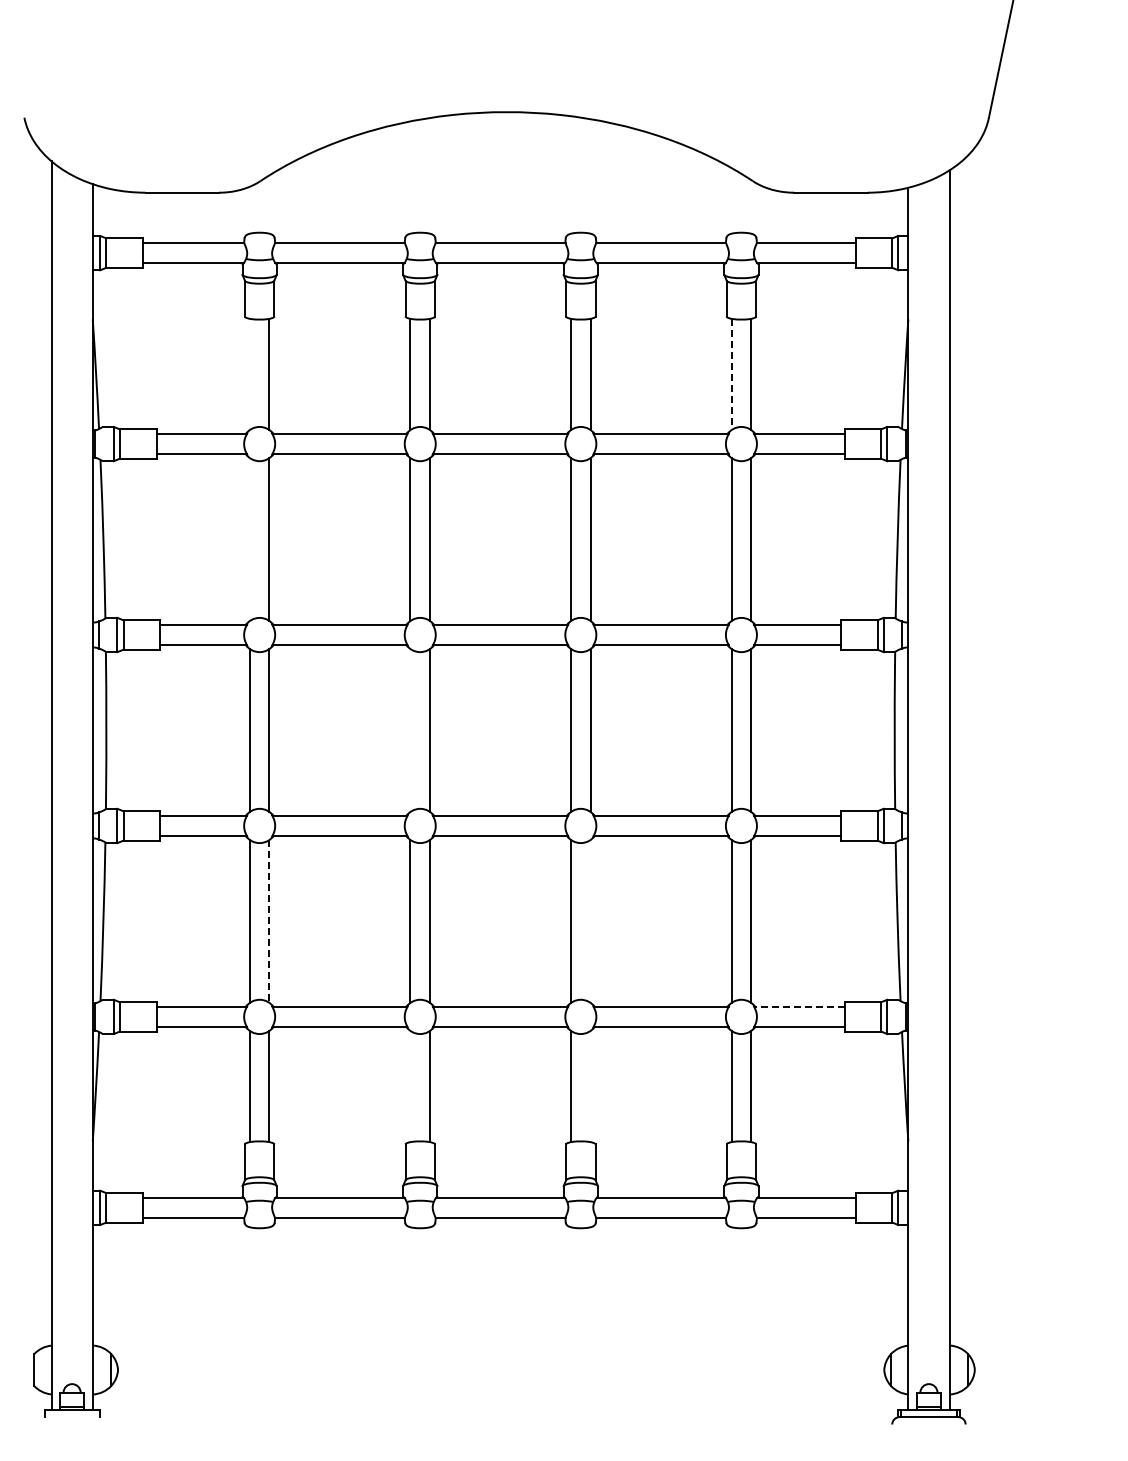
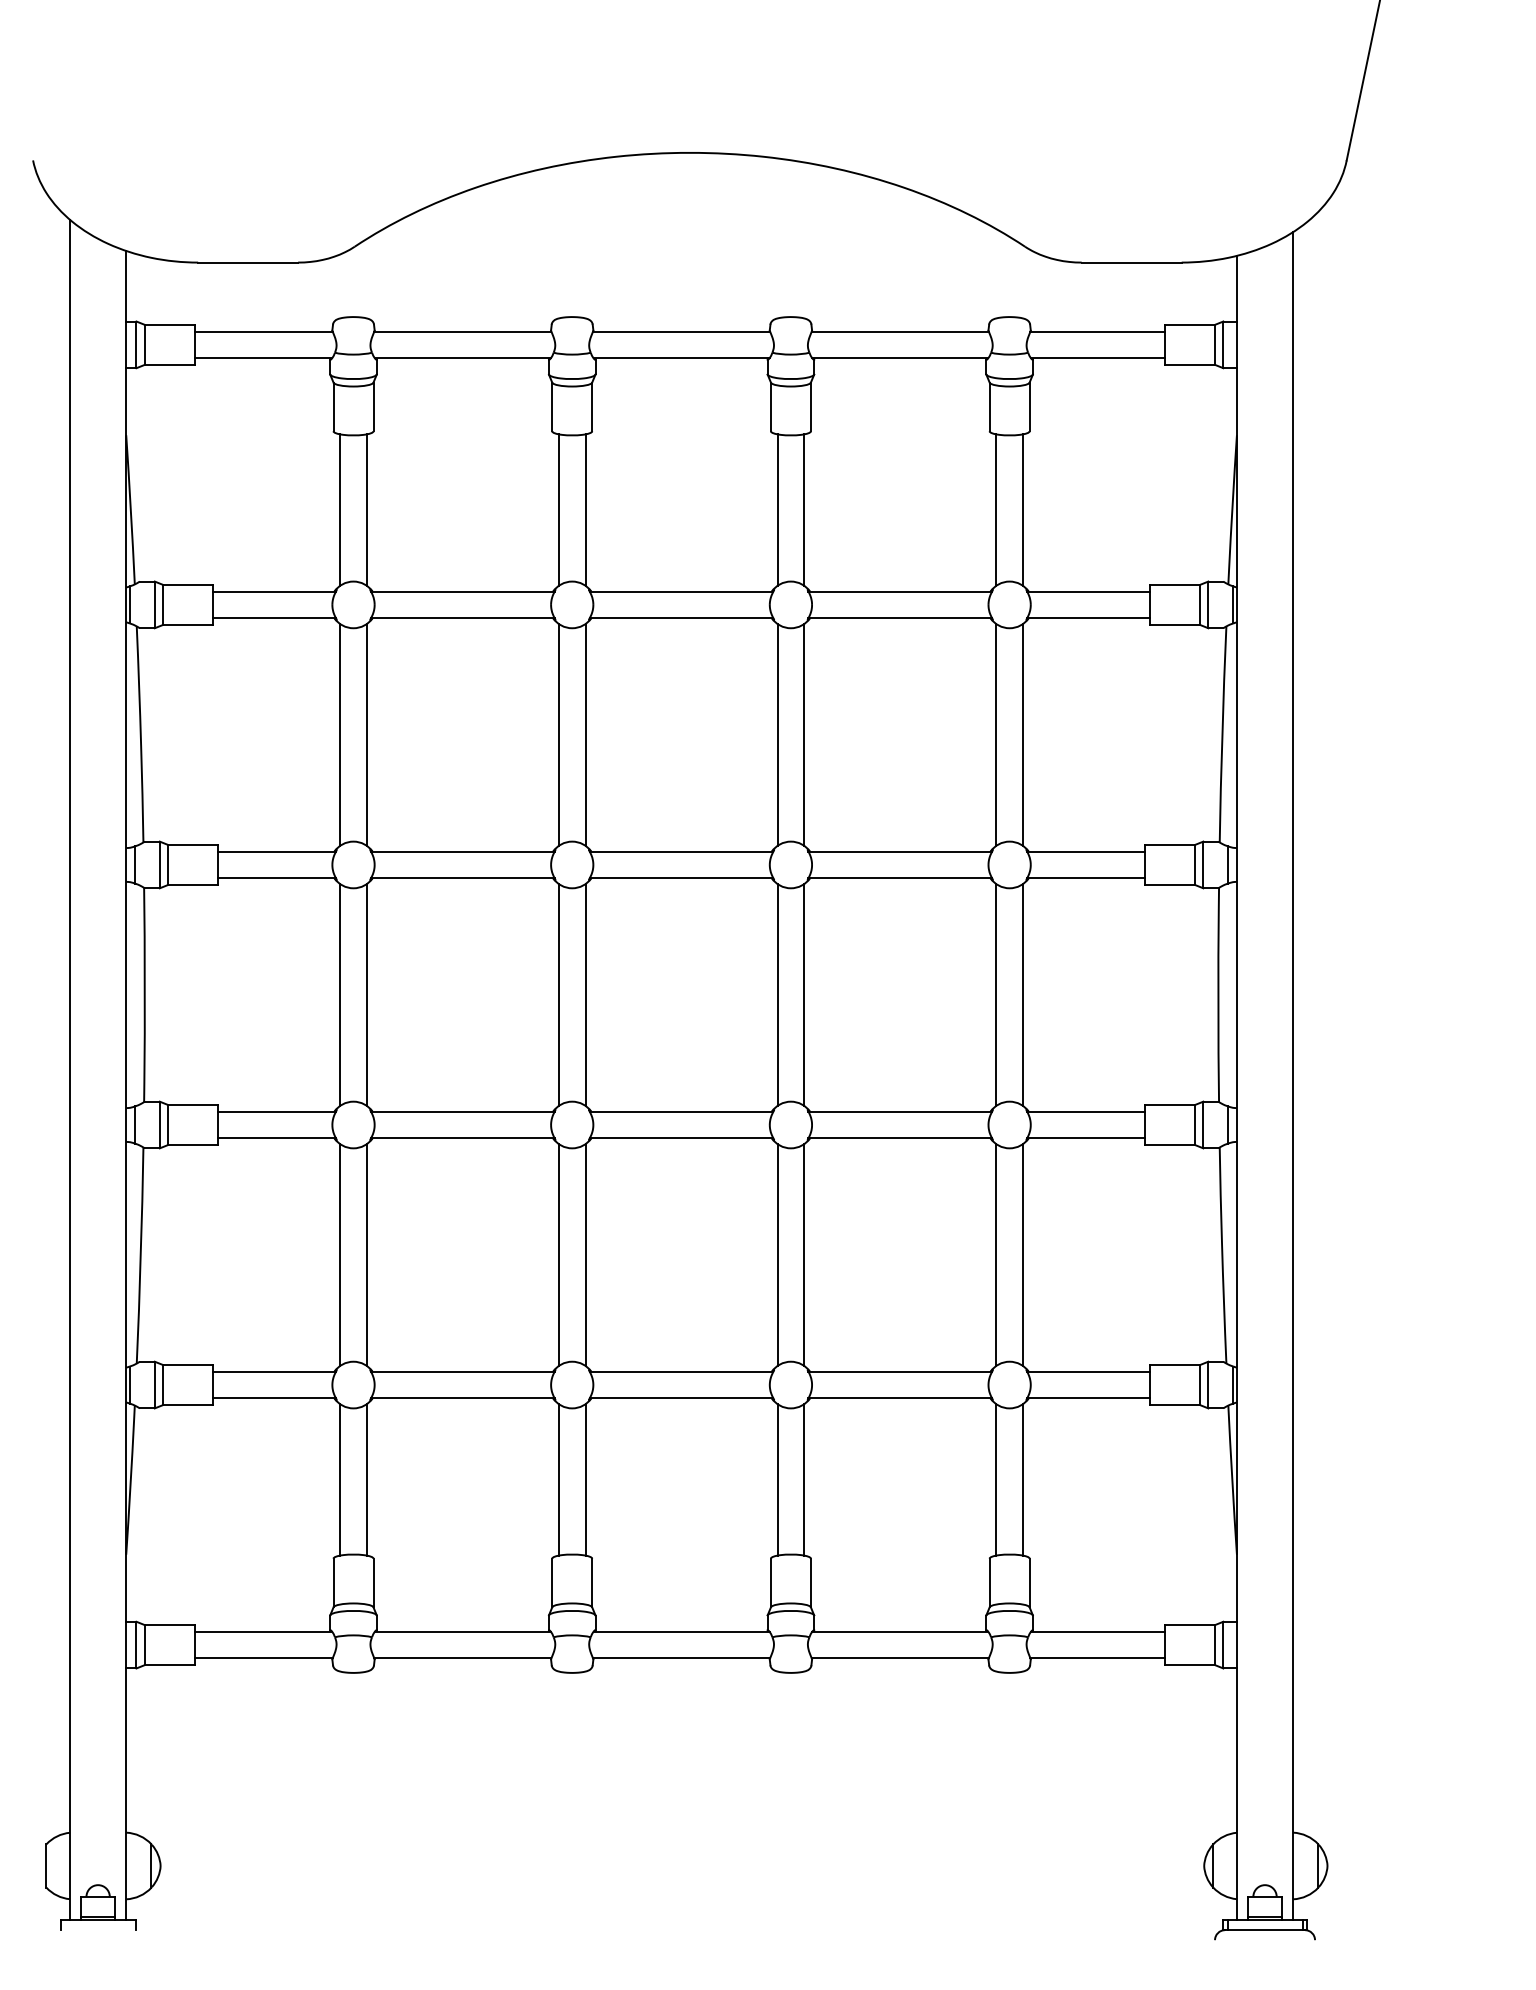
line: (249, 374) -> (339, 510), added
line: (731, 374) -> (996, 510), dashed -> solid
line: (249, 539) -> (339, 734), added
line: (410, 730) -> (558, 995), added
line: (269, 921) -> (366, 1255), dashed -> solid
line: (590, 921) -> (804, 1255), added
line: (798, 1007) -> (1087, 1372), dashed -> solid
line: (410, 1086) -> (558, 1479), added
line: (590, 1086) -> (804, 1479), added

